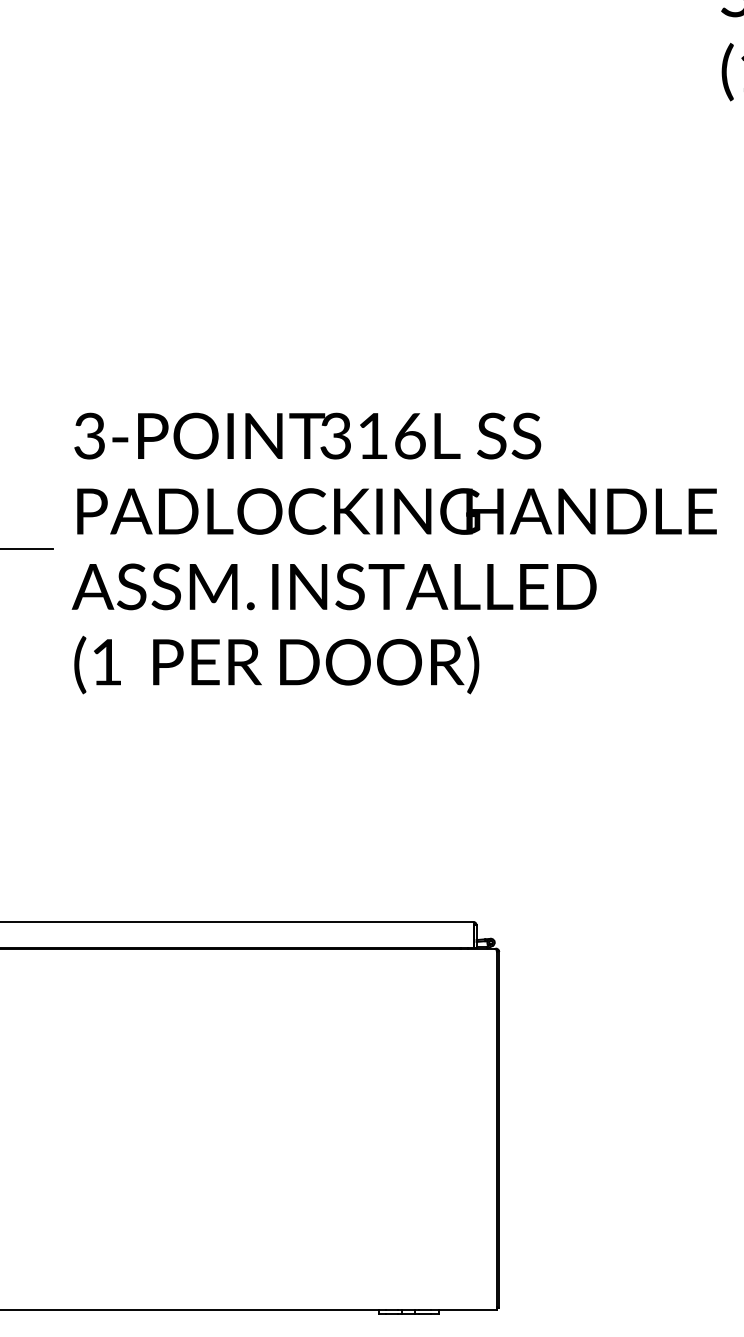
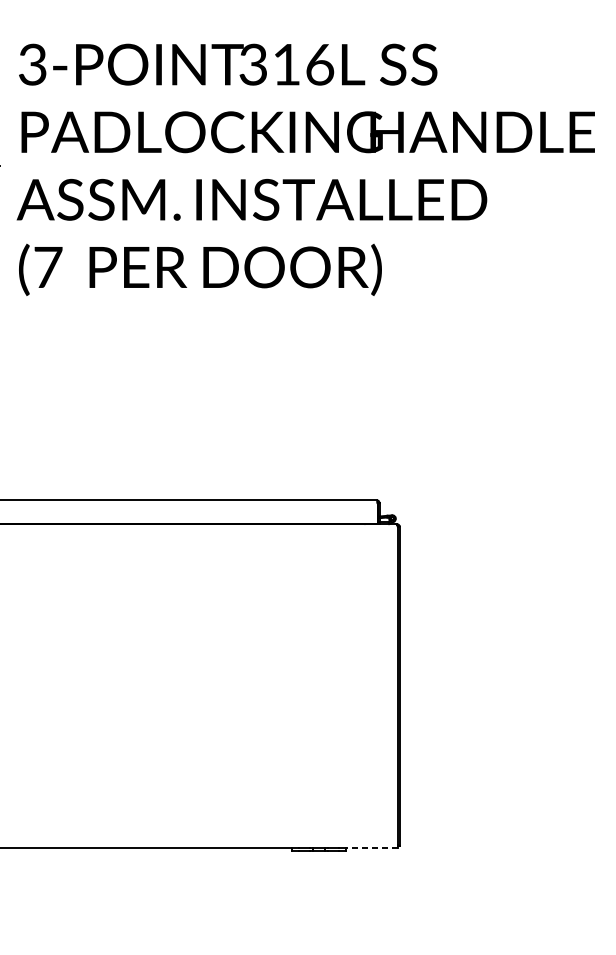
text: (107, 662) -> (48, 267), (1 -> (7
line: (467, 1309) -> (371, 847), solid -> dashed

